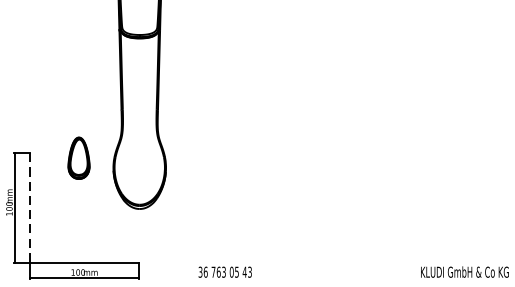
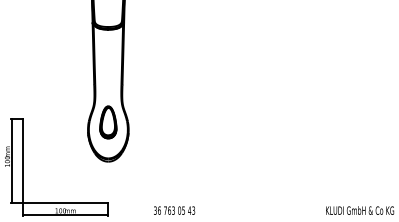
part: (79, 158) -> (108, 122), moved
line: (30, 208) -> (23, 161), dashed -> solid

